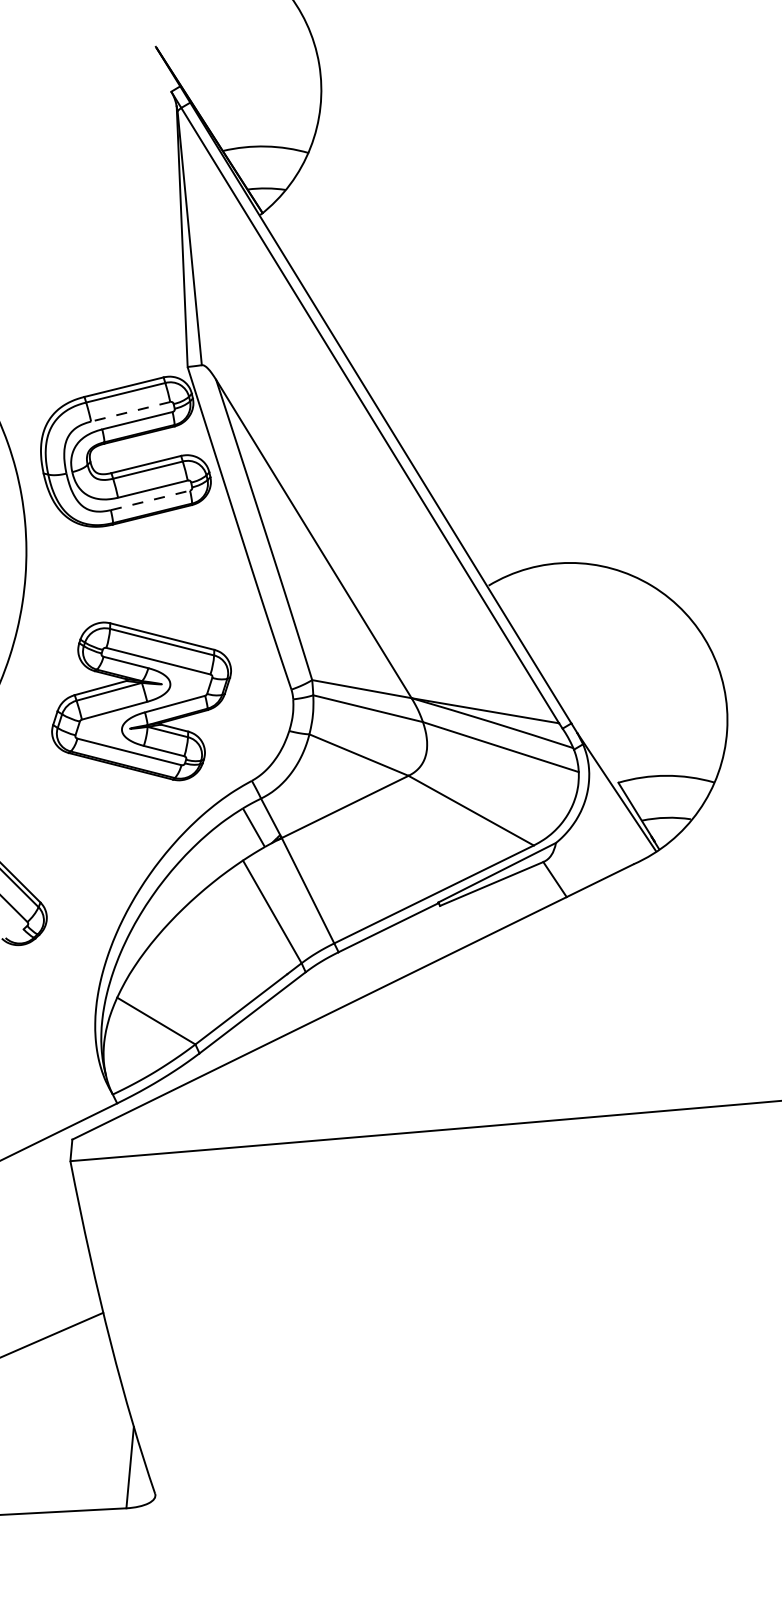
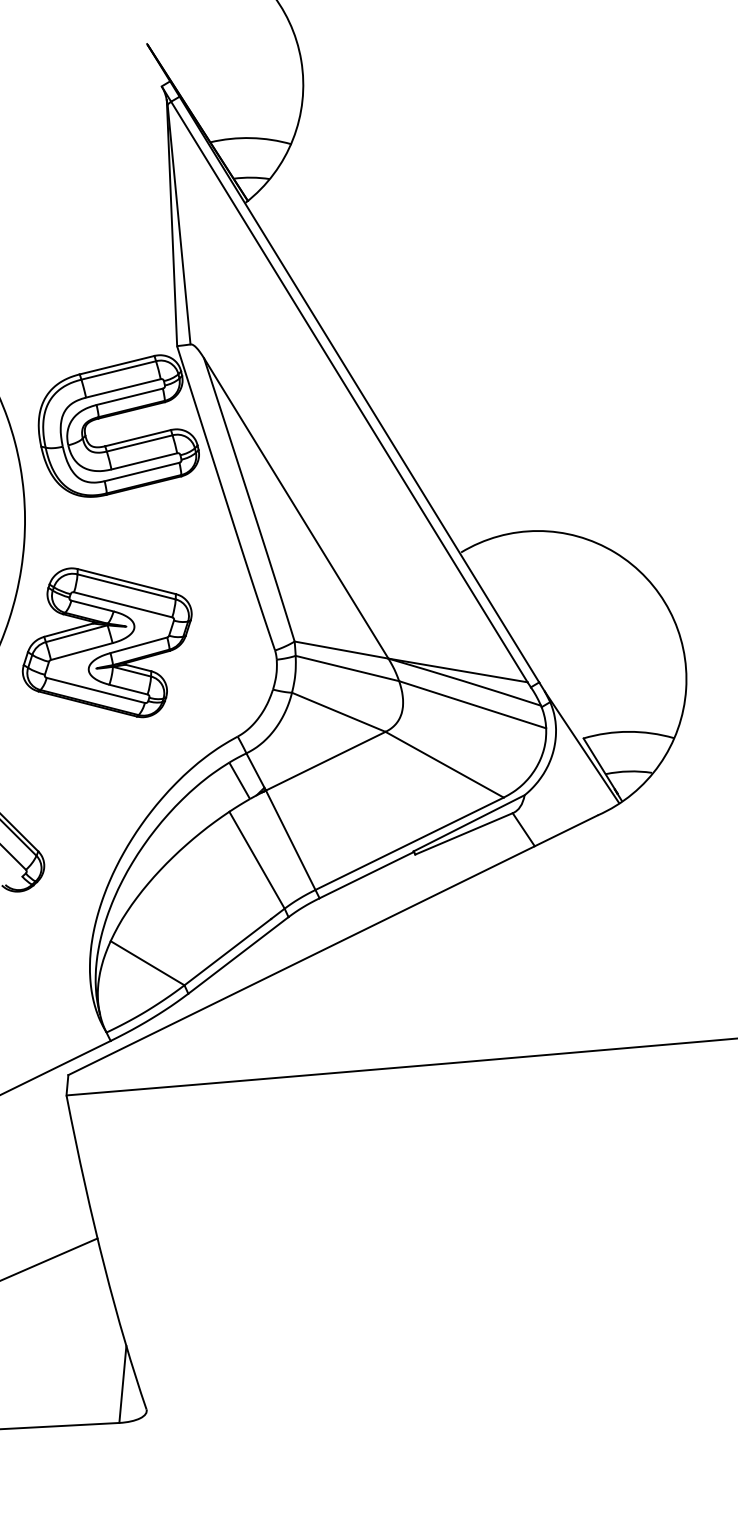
line: (130, 411) -> (123, 388), dashed -> solid
line: (150, 500) -> (142, 472), dashed -> solid
part: (141, 701) -> (107, 642), moved

